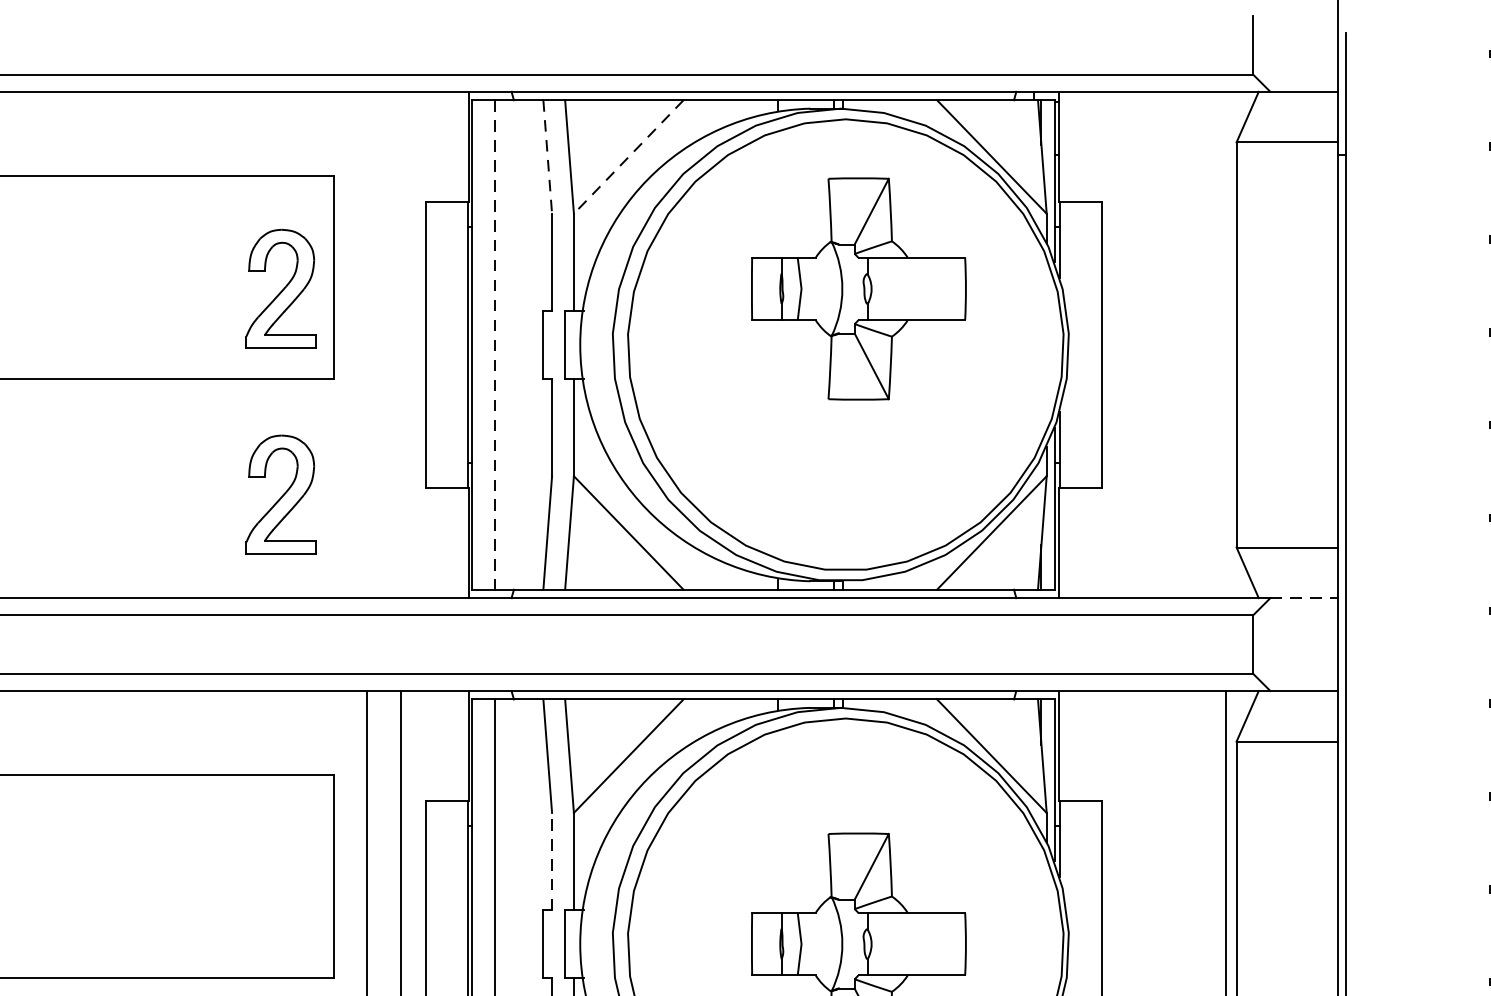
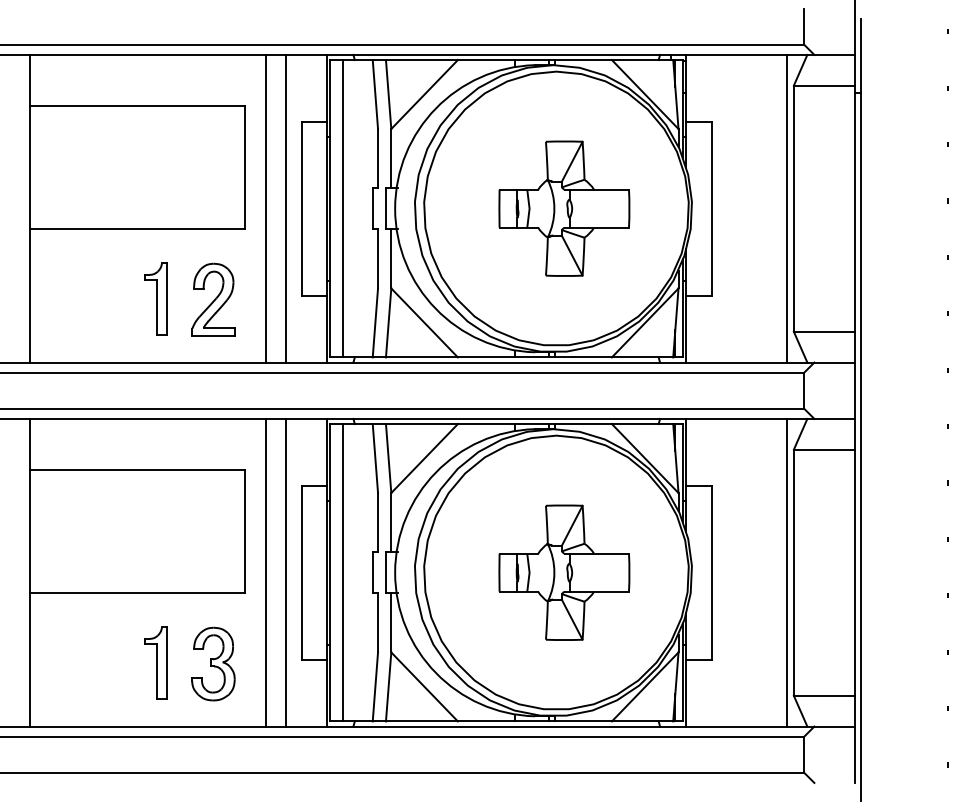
line: (547, 156) -> (375, 94), dashed -> solid
line: (628, 156) -> (424, 94), dashed -> solid
part: (281, 288) -> (213, 174), removed
part: (859, 288) -> (564, 208), moved
line: (366, 344) -> (265, 208), added
line: (401, 344) -> (286, 208), added
line: (495, 344) -> (343, 208), dashed -> solid
line: (1226, 344) -> (787, 208), added
part: (185, 492) -> (155, 298), added
line: (1303, 598) -> (834, 362), dashed -> solid
line: (552, 861) -> (378, 522), dashed -> solid

